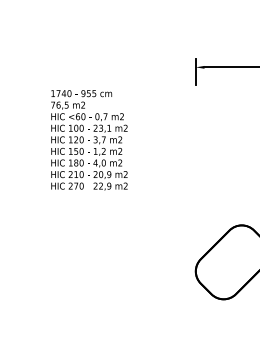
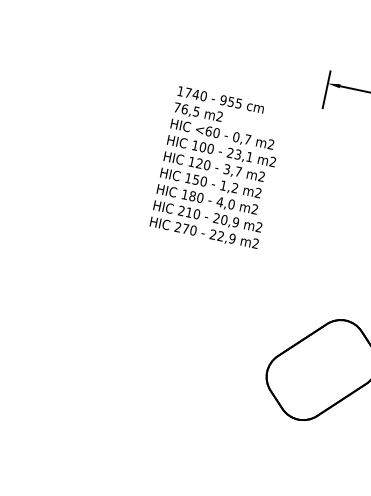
text: (89, 140) -> (218, 168), moved

